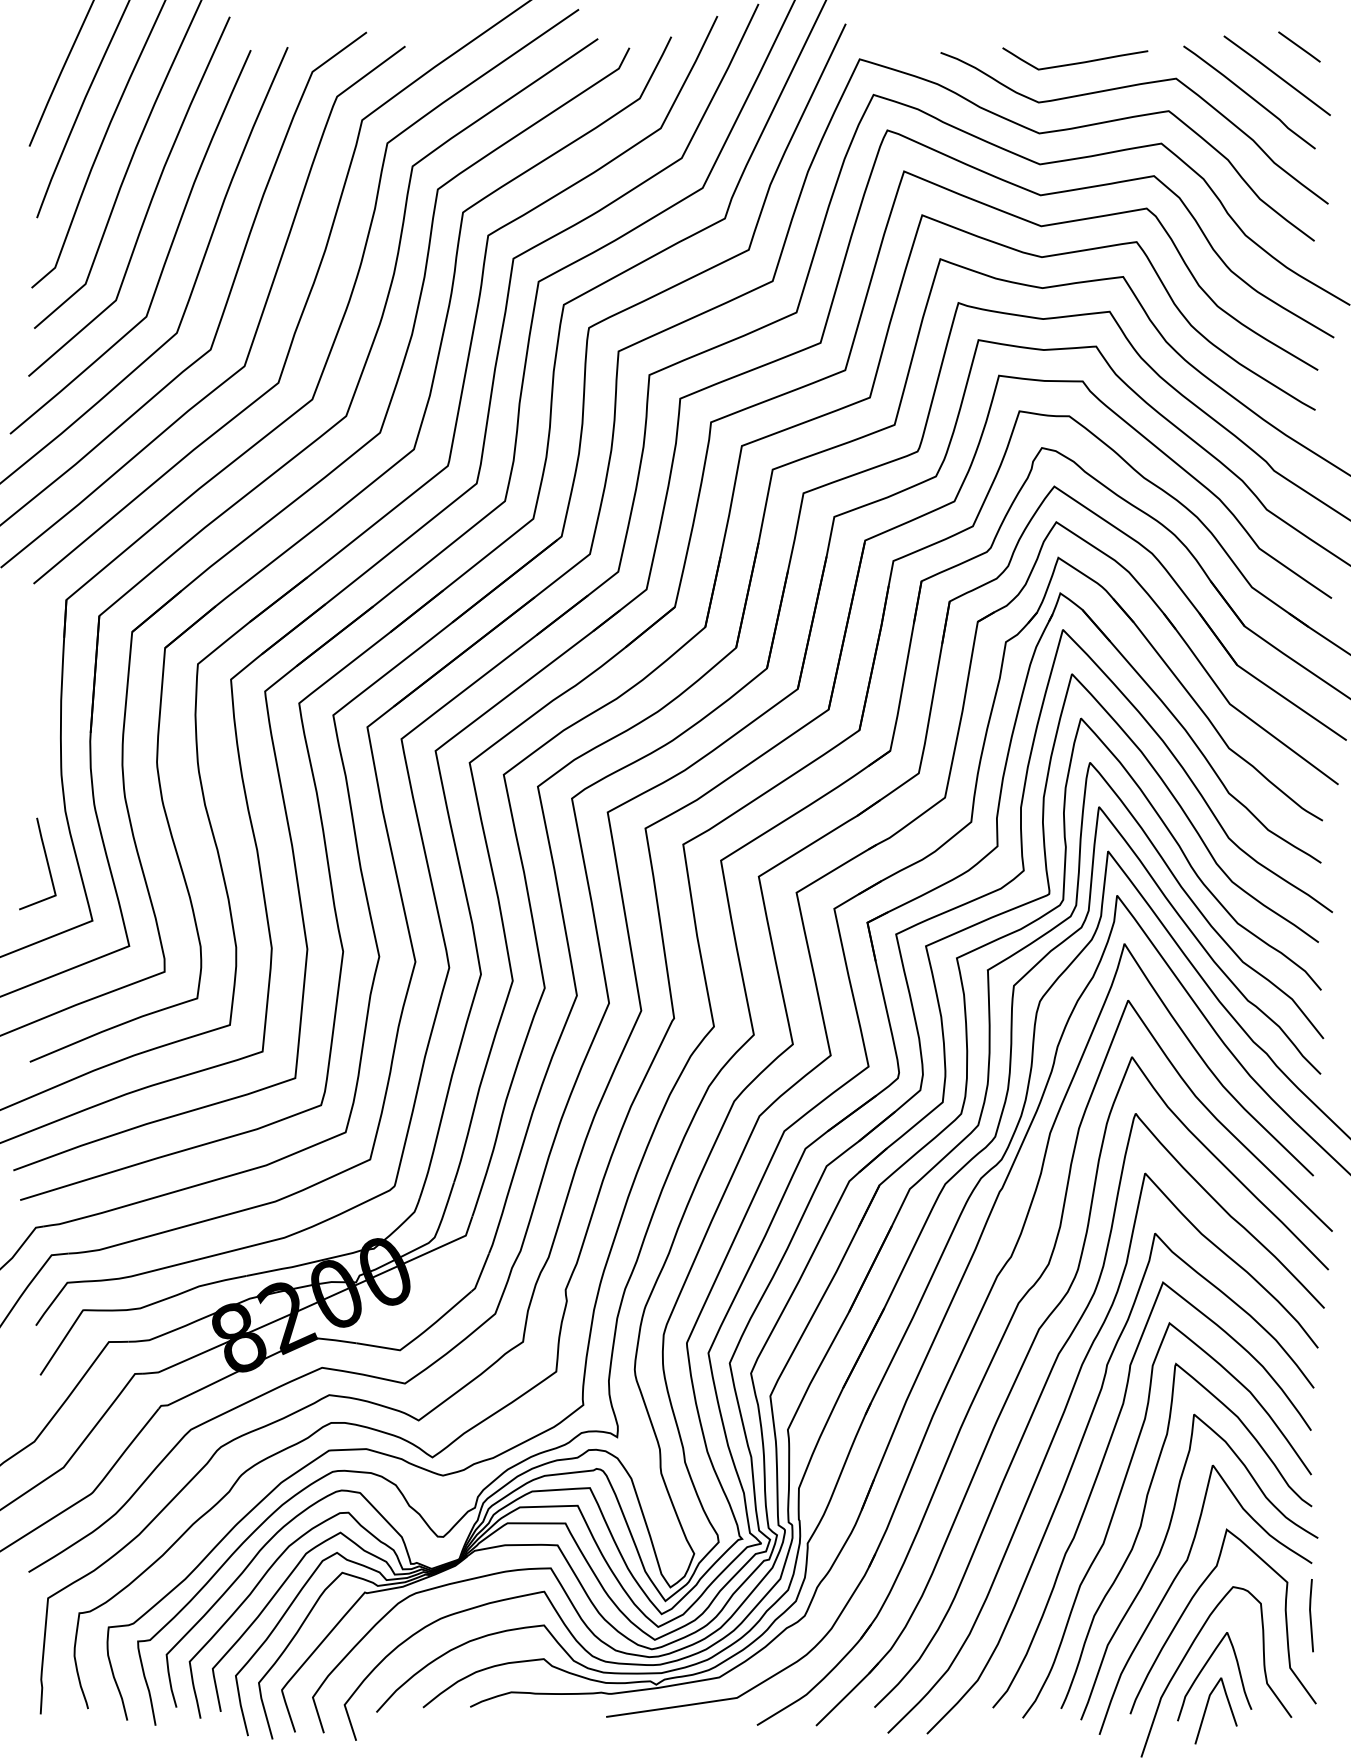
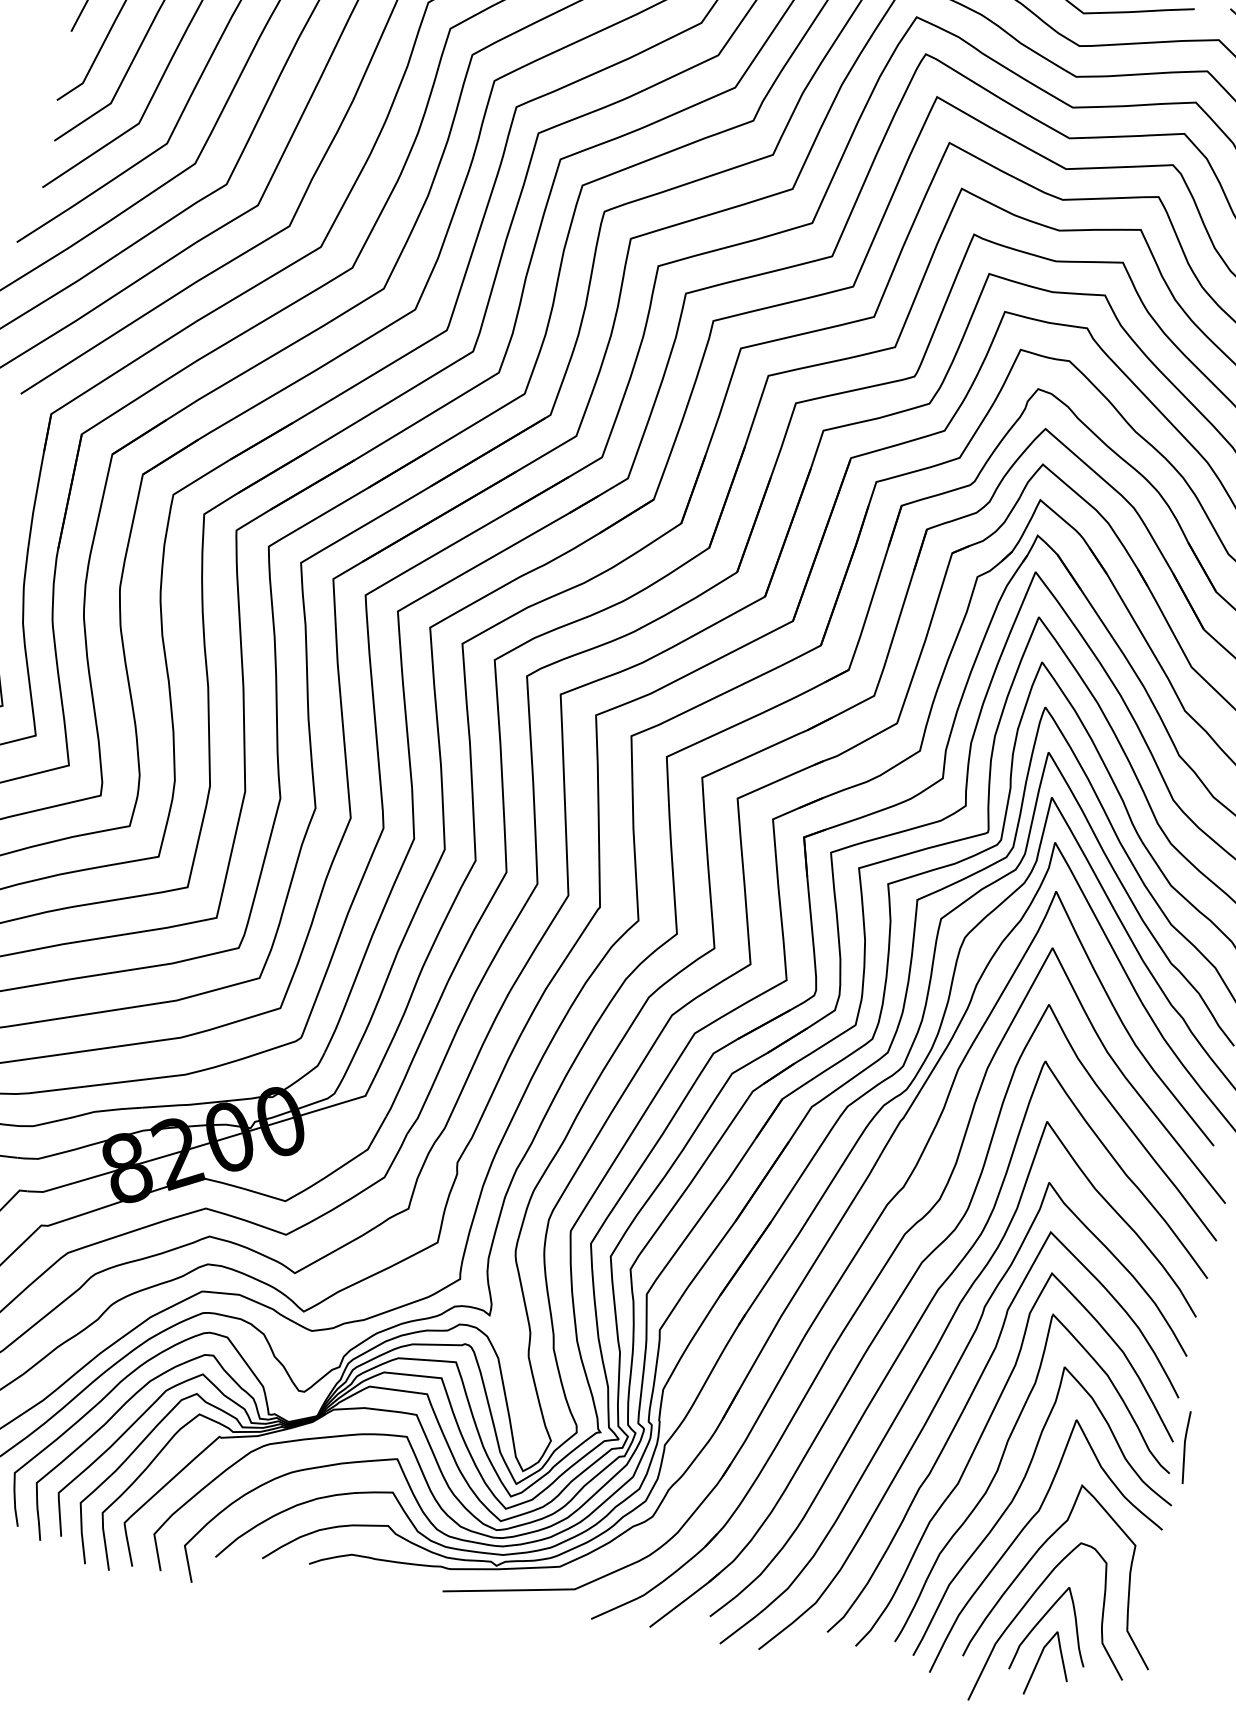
line: (1311, 1615) -> (1185, 1447), moved

